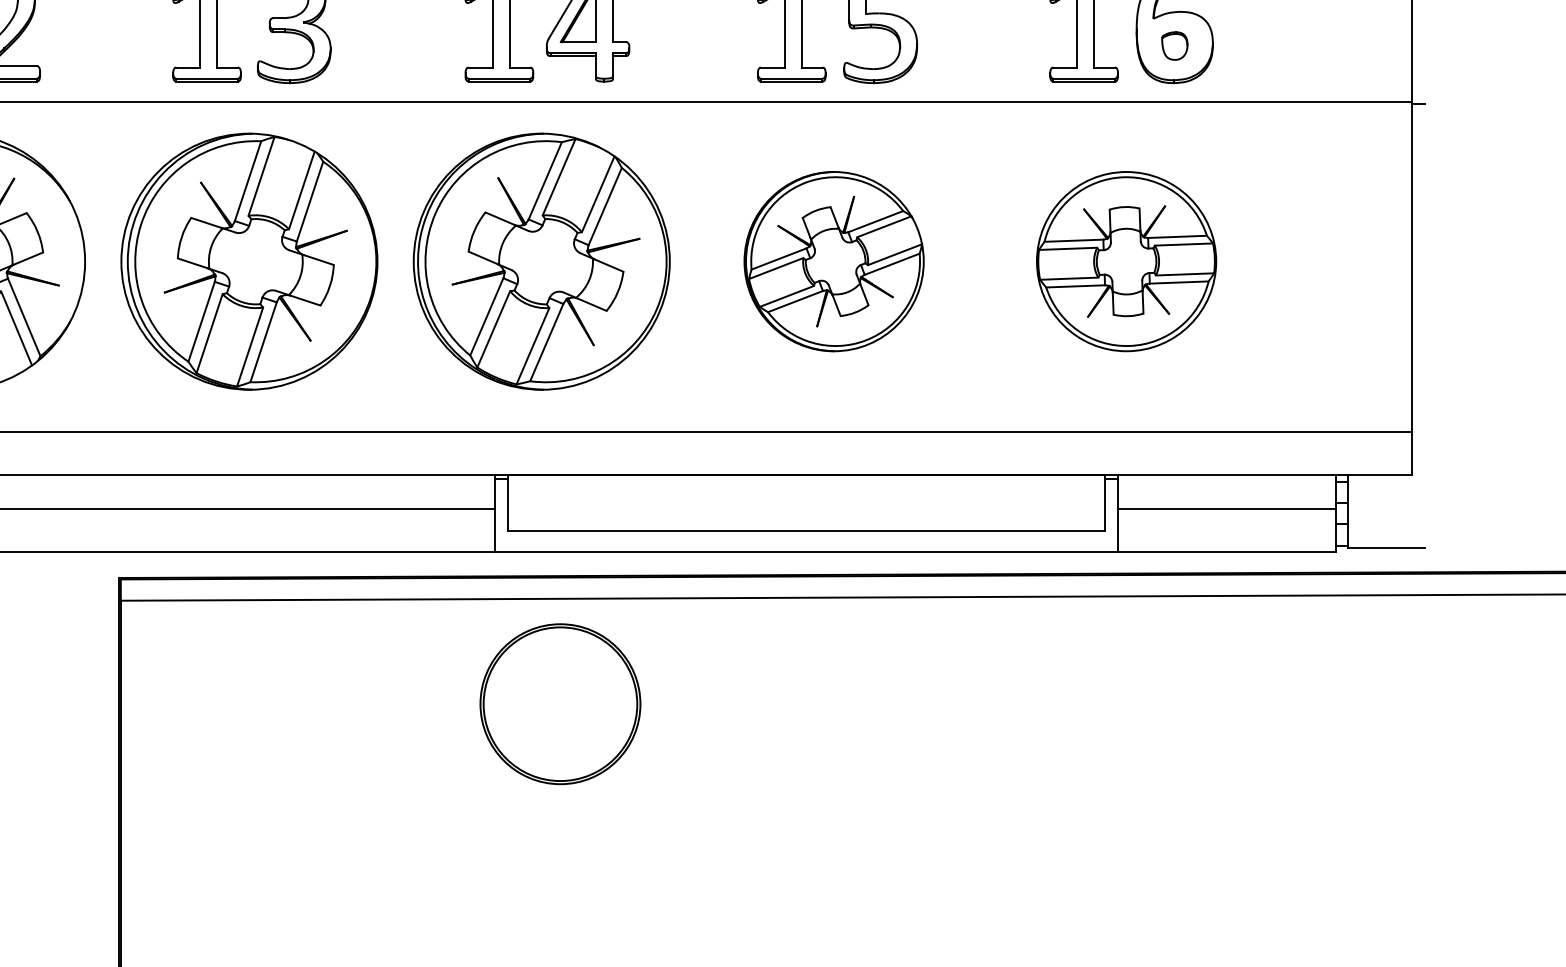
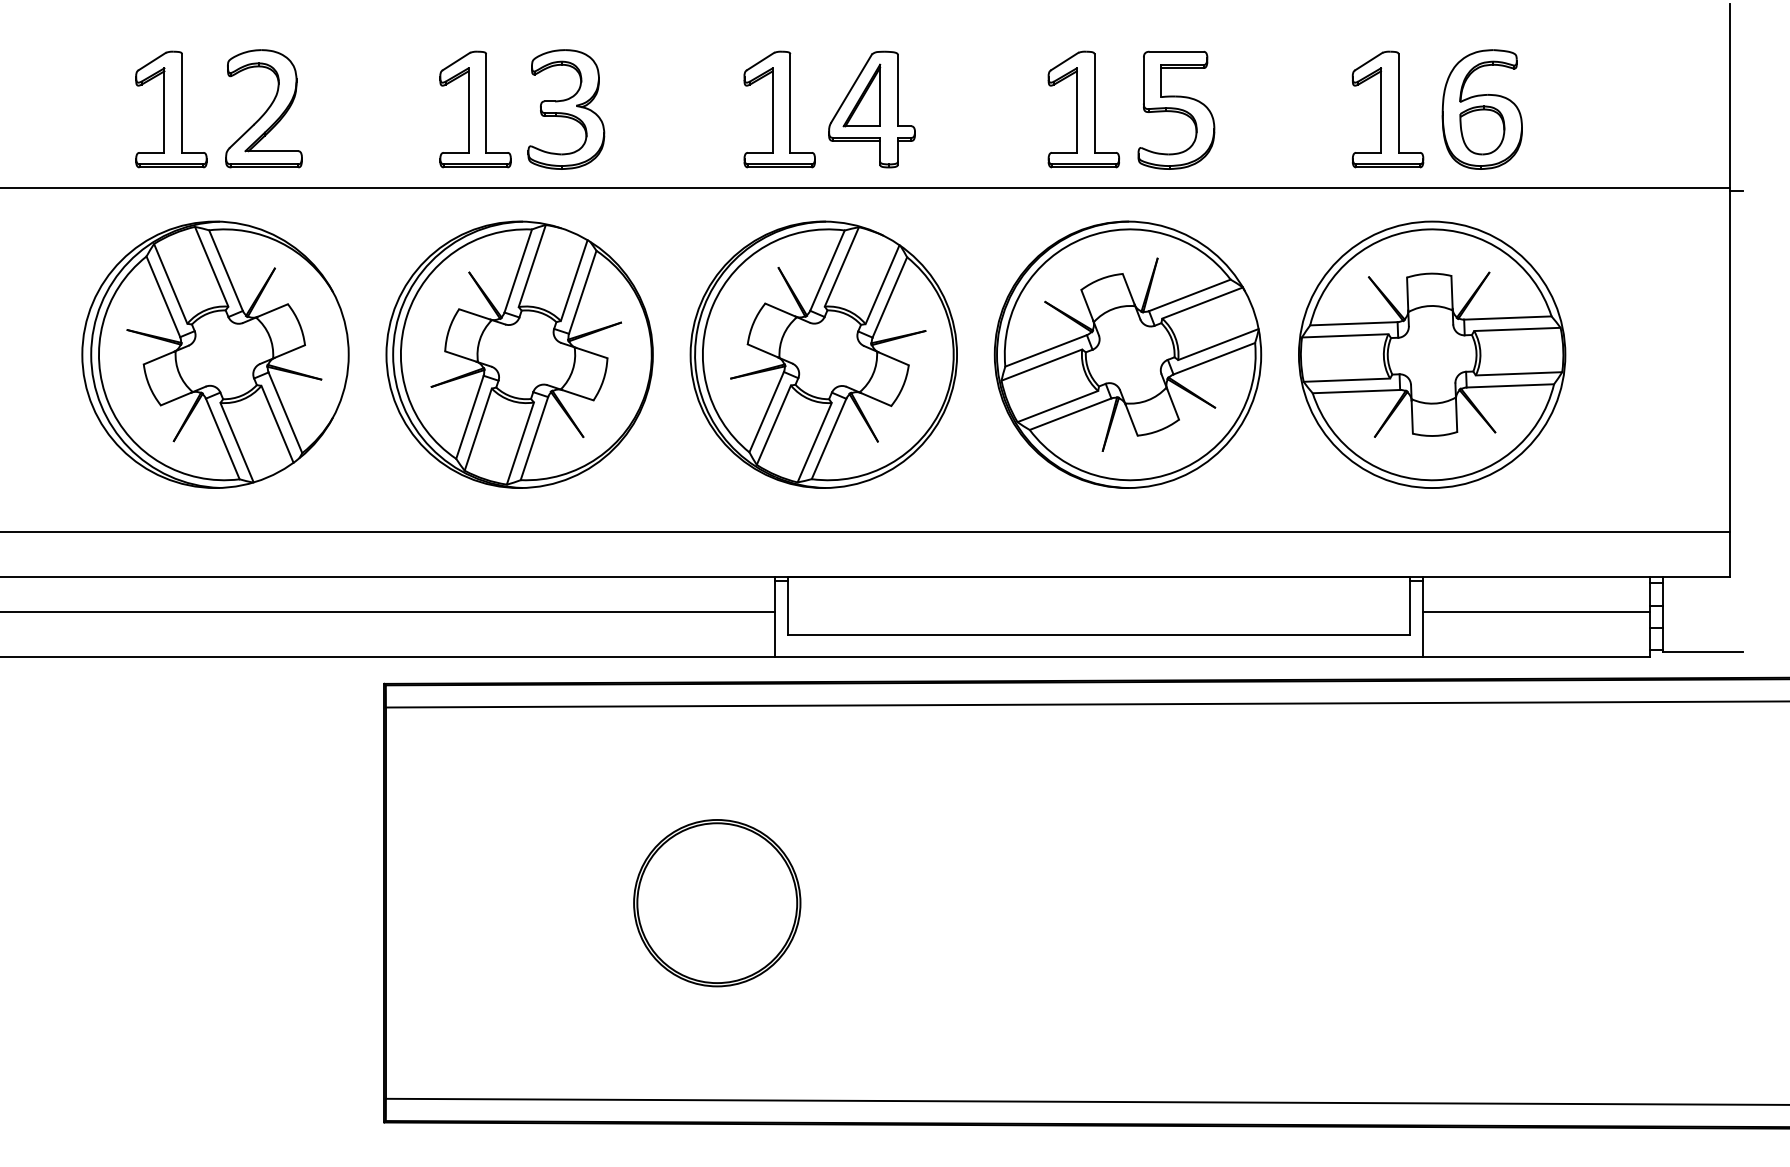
part: (1174, 46) -> (1482, 130), size x1.67
part: (833, 261) -> (1127, 354), size x1.43
part: (1126, 261) -> (1432, 354), size x1.43
part: (560, 704) -> (717, 903), moved

